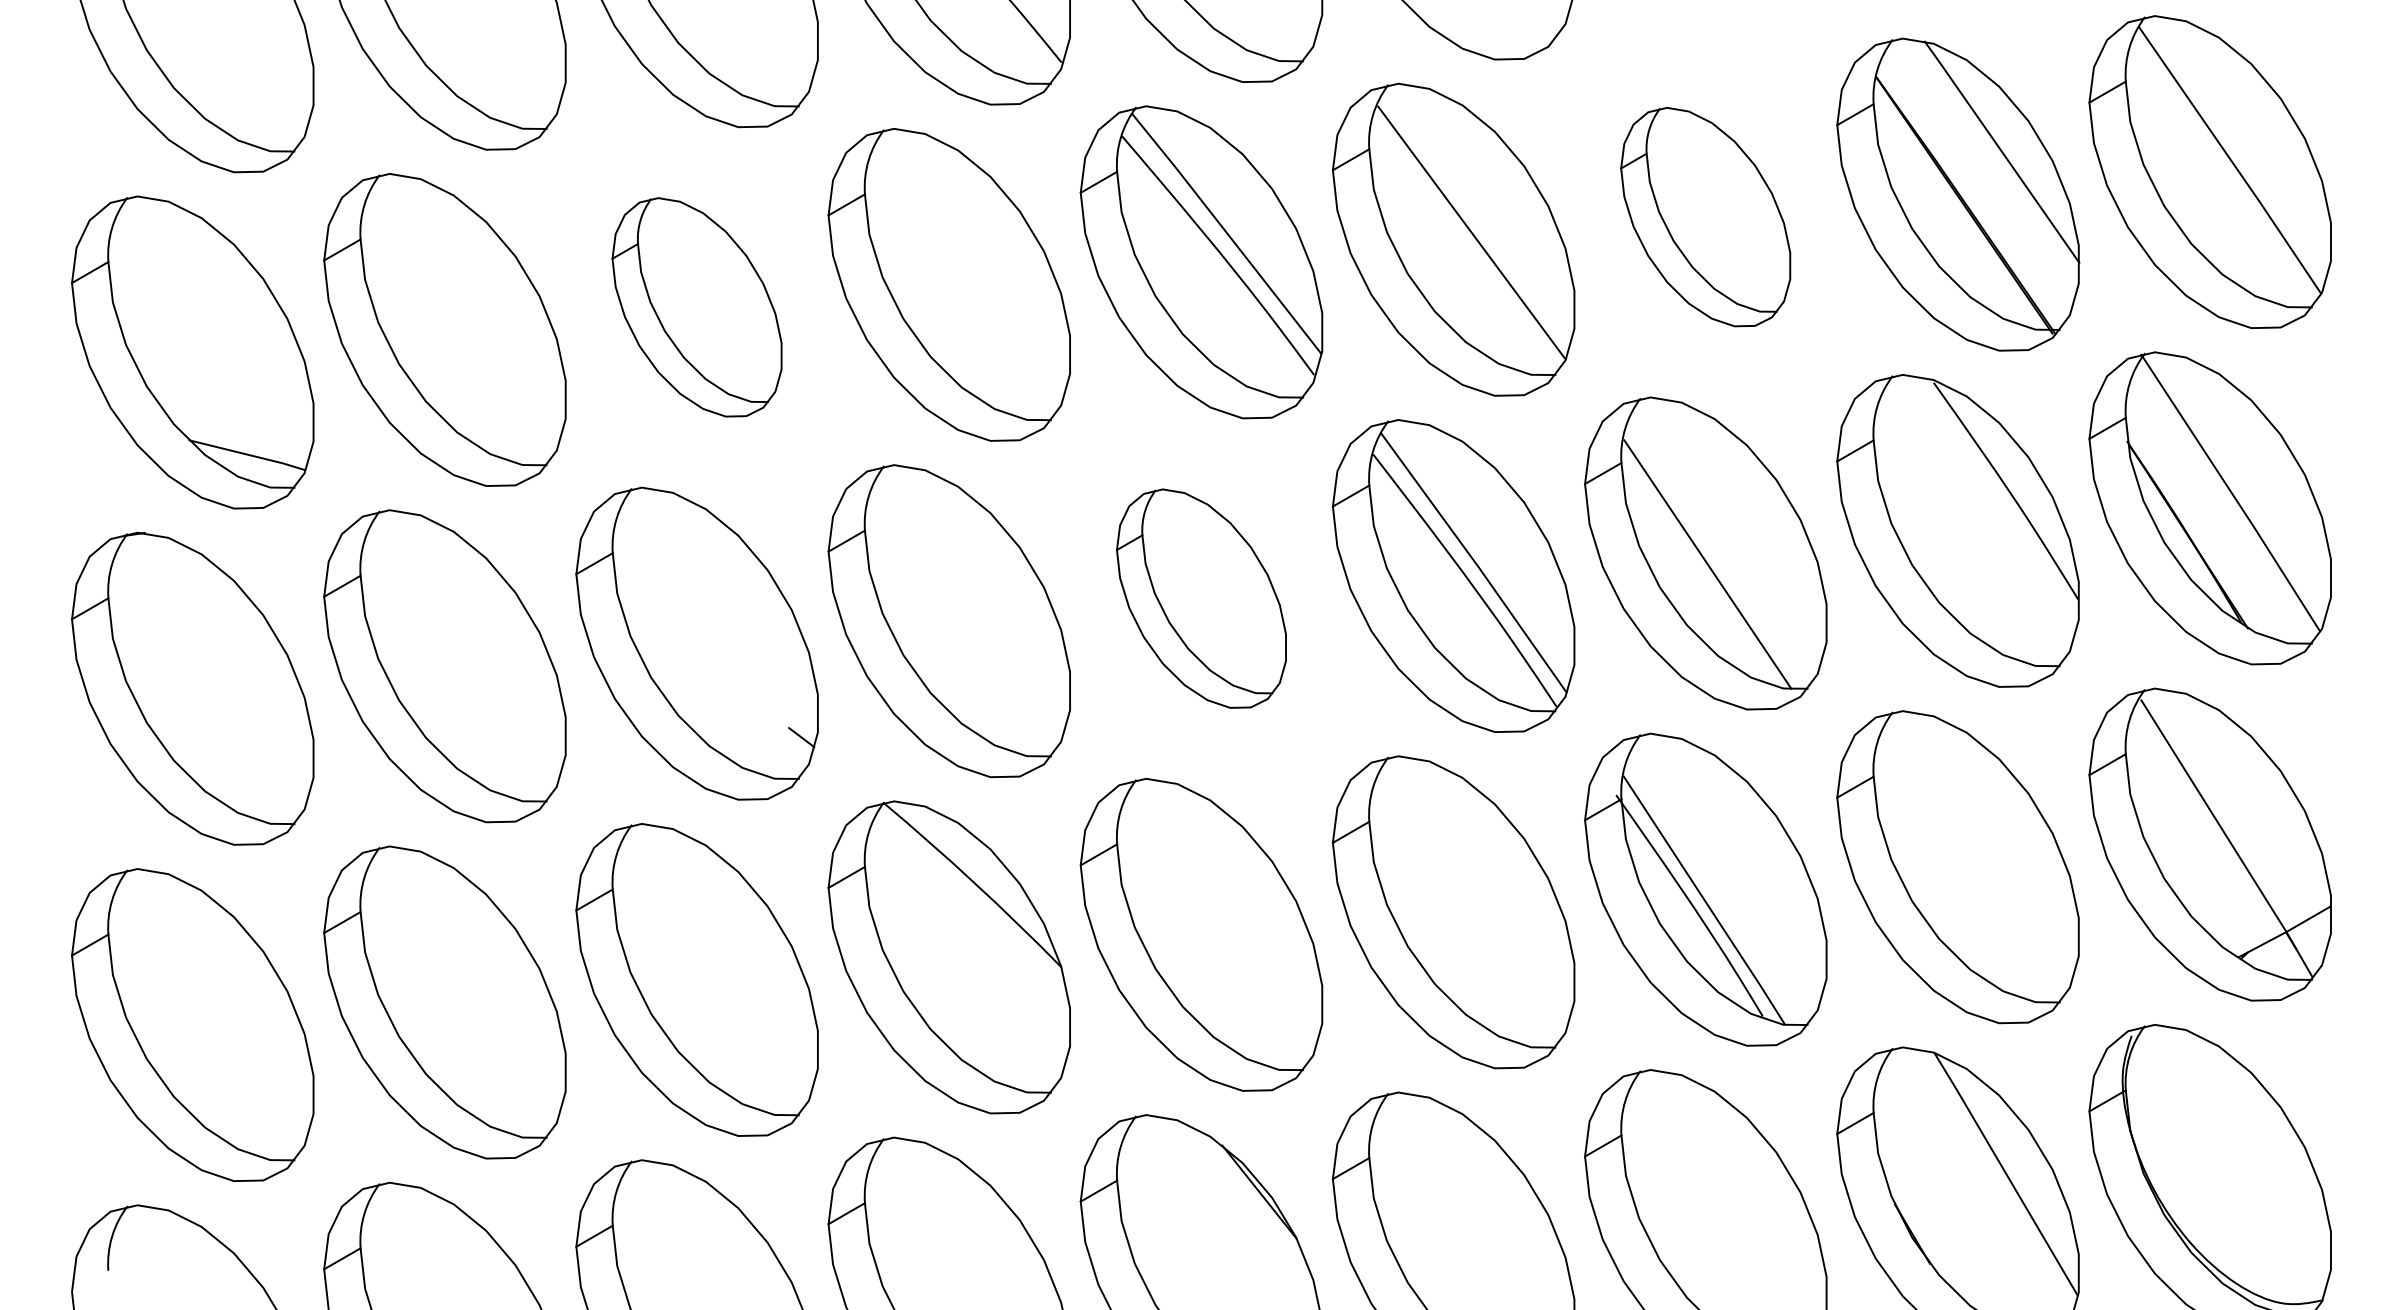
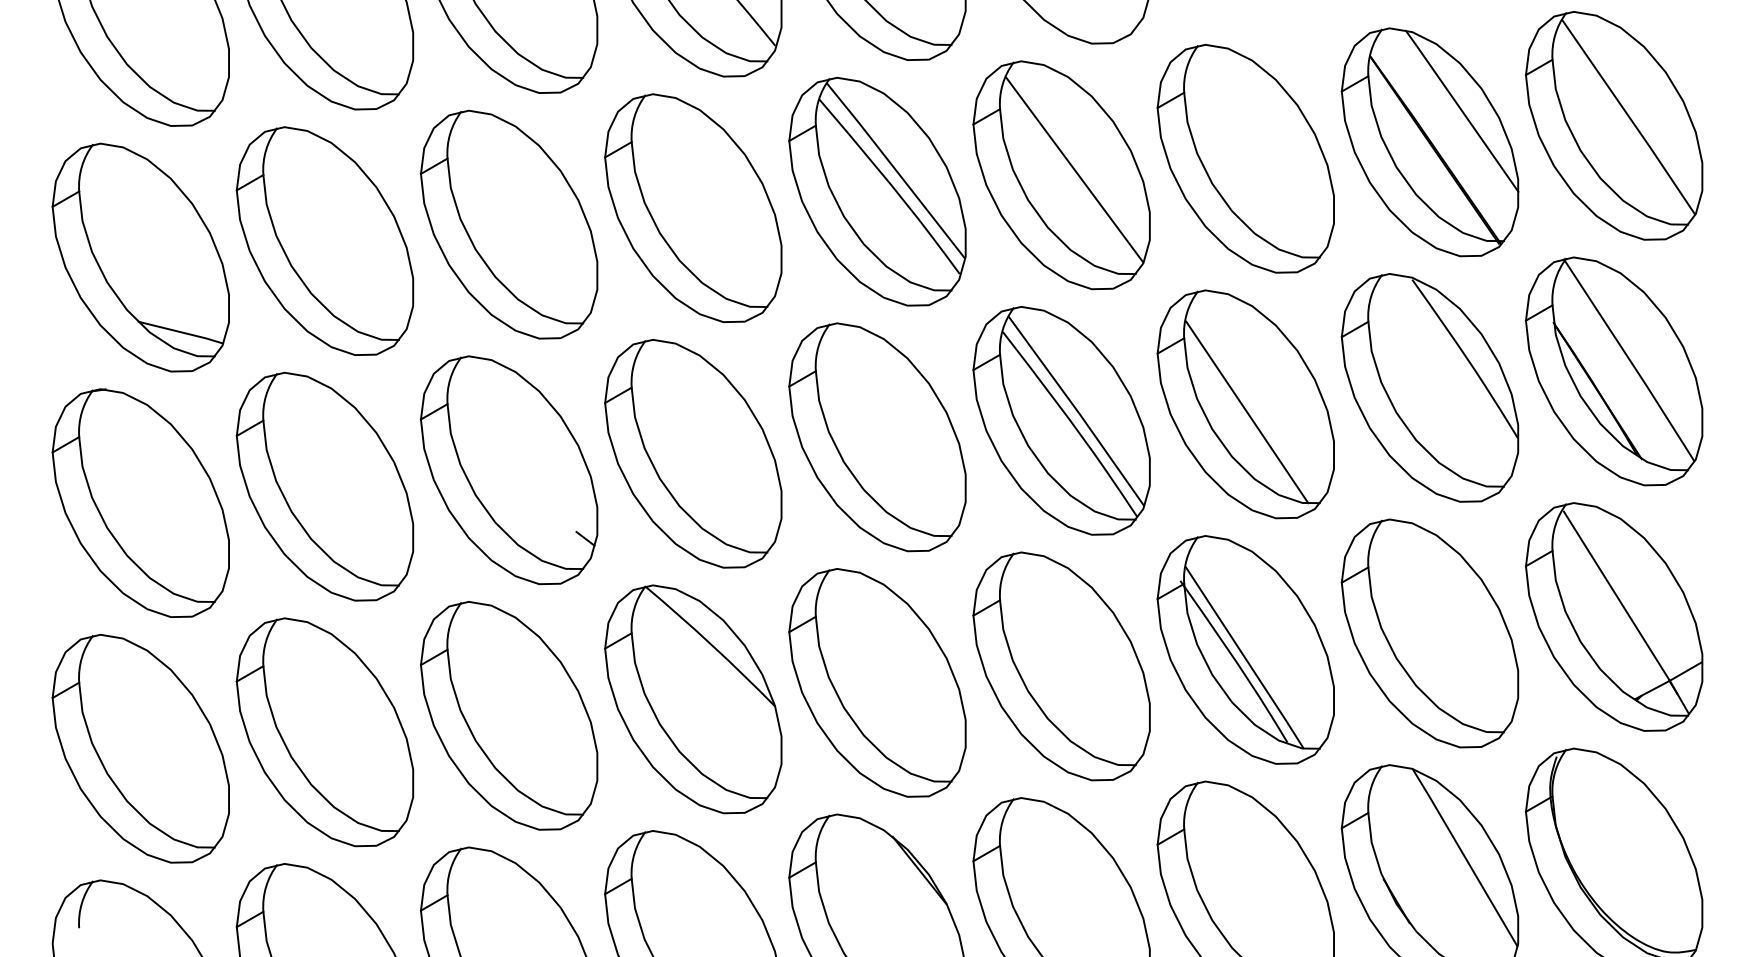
part: (1705, 216) -> (1245, 158), size x1.43
part: (696, 307) -> (508, 224), size x1.43
part: (1201, 598) -> (877, 437), size x1.43

